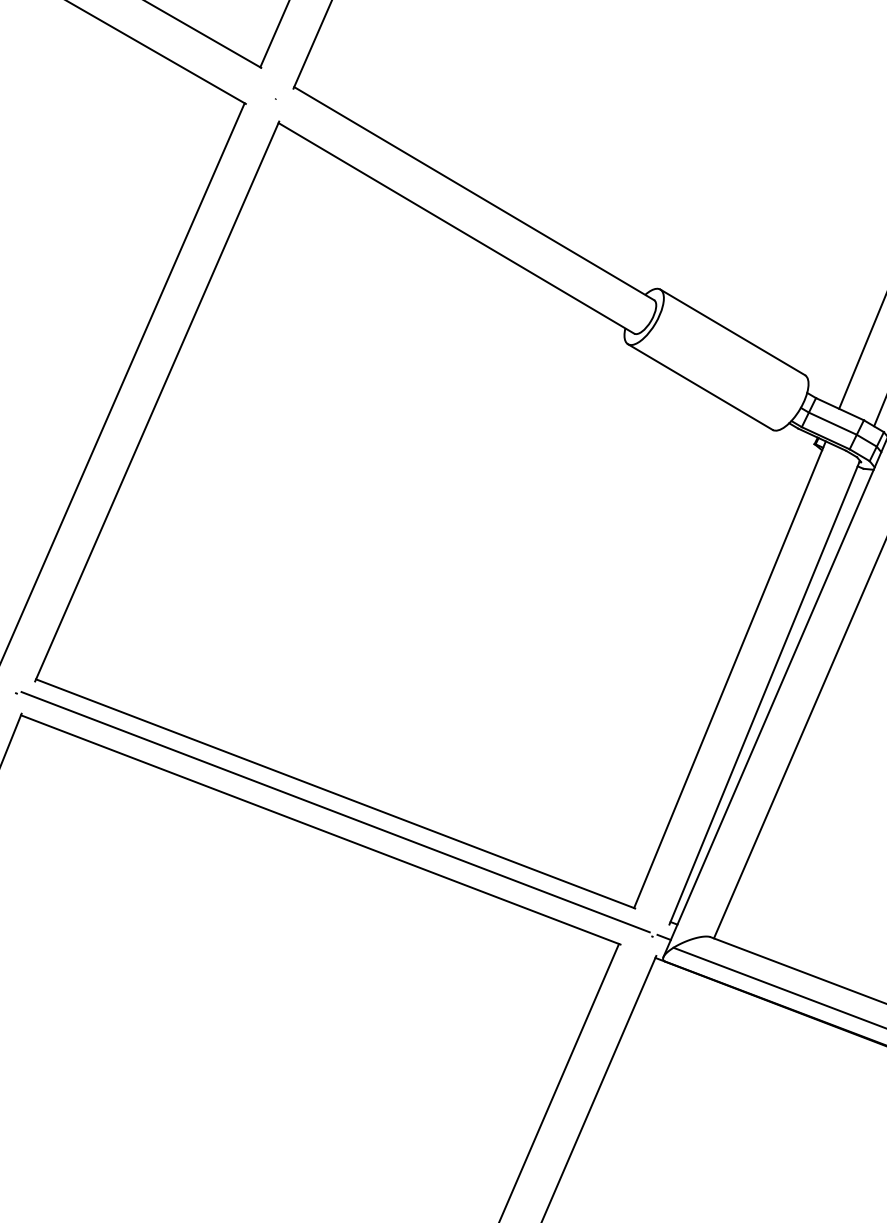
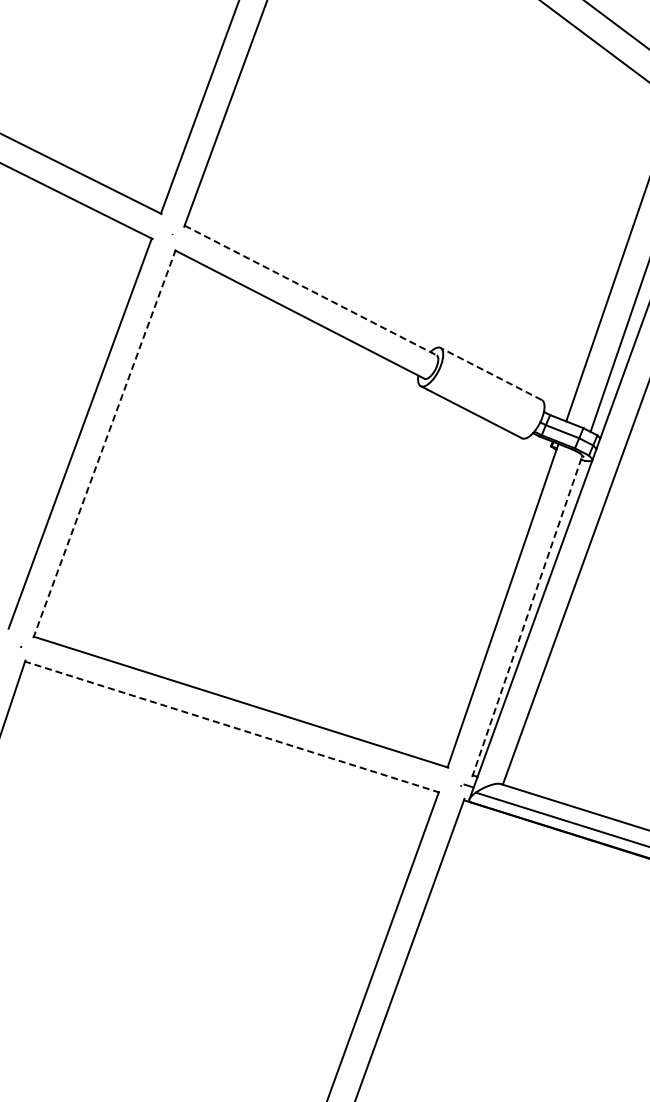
line: (473, 193) -> (310, 290), solid -> dashed
line: (733, 331) -> (491, 373), solid -> dashed
line: (157, 400) -> (104, 443), solid -> dashed
line: (765, 692) -> (527, 616), solid -> dashed
line: (335, 812) -> (241, 714), removed
line: (320, 829) -> (232, 726), solid -> dashed

